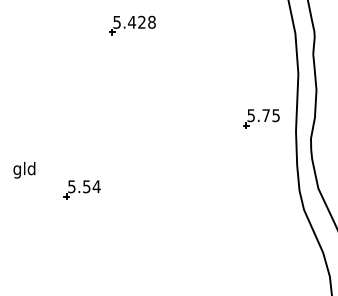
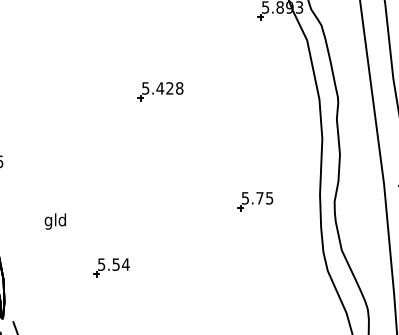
part: (261, 118) -> (255, 201), moved
text: (23, 170) -> (54, 221), moved
part: (81, 189) -> (111, 267), moved

